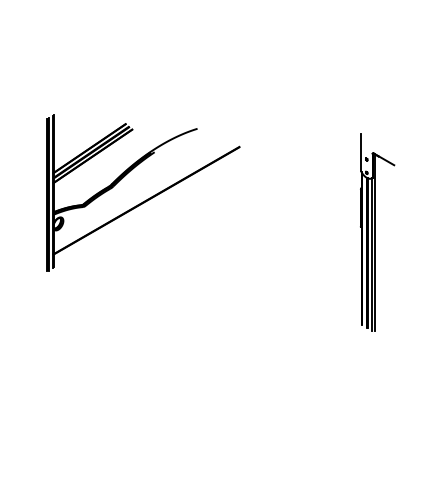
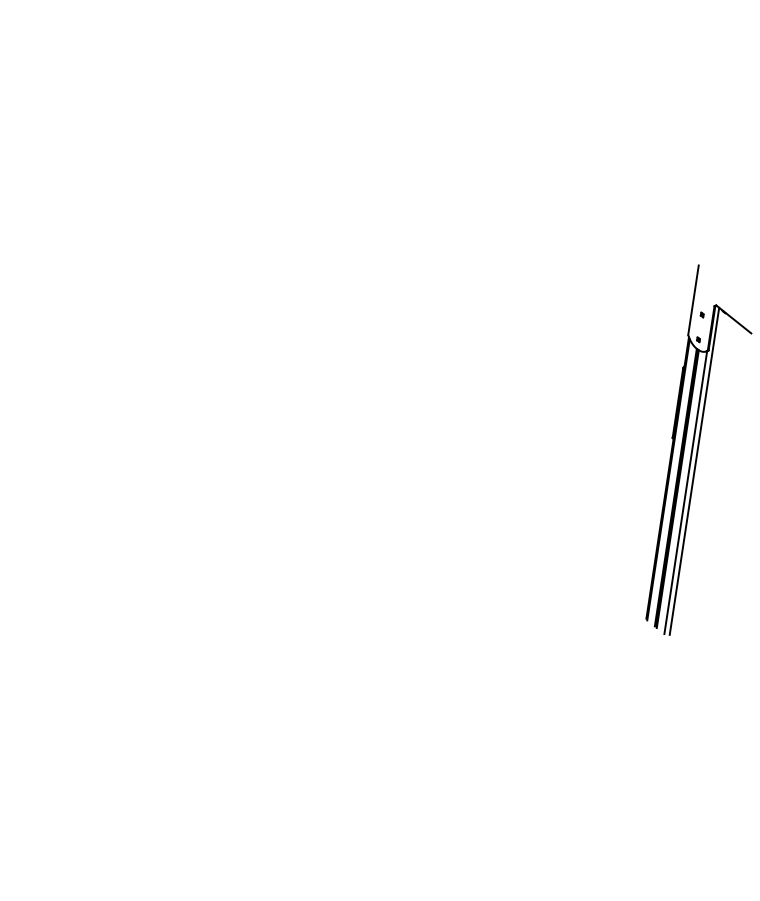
part: (146, 199) -> (283, 327), removed

